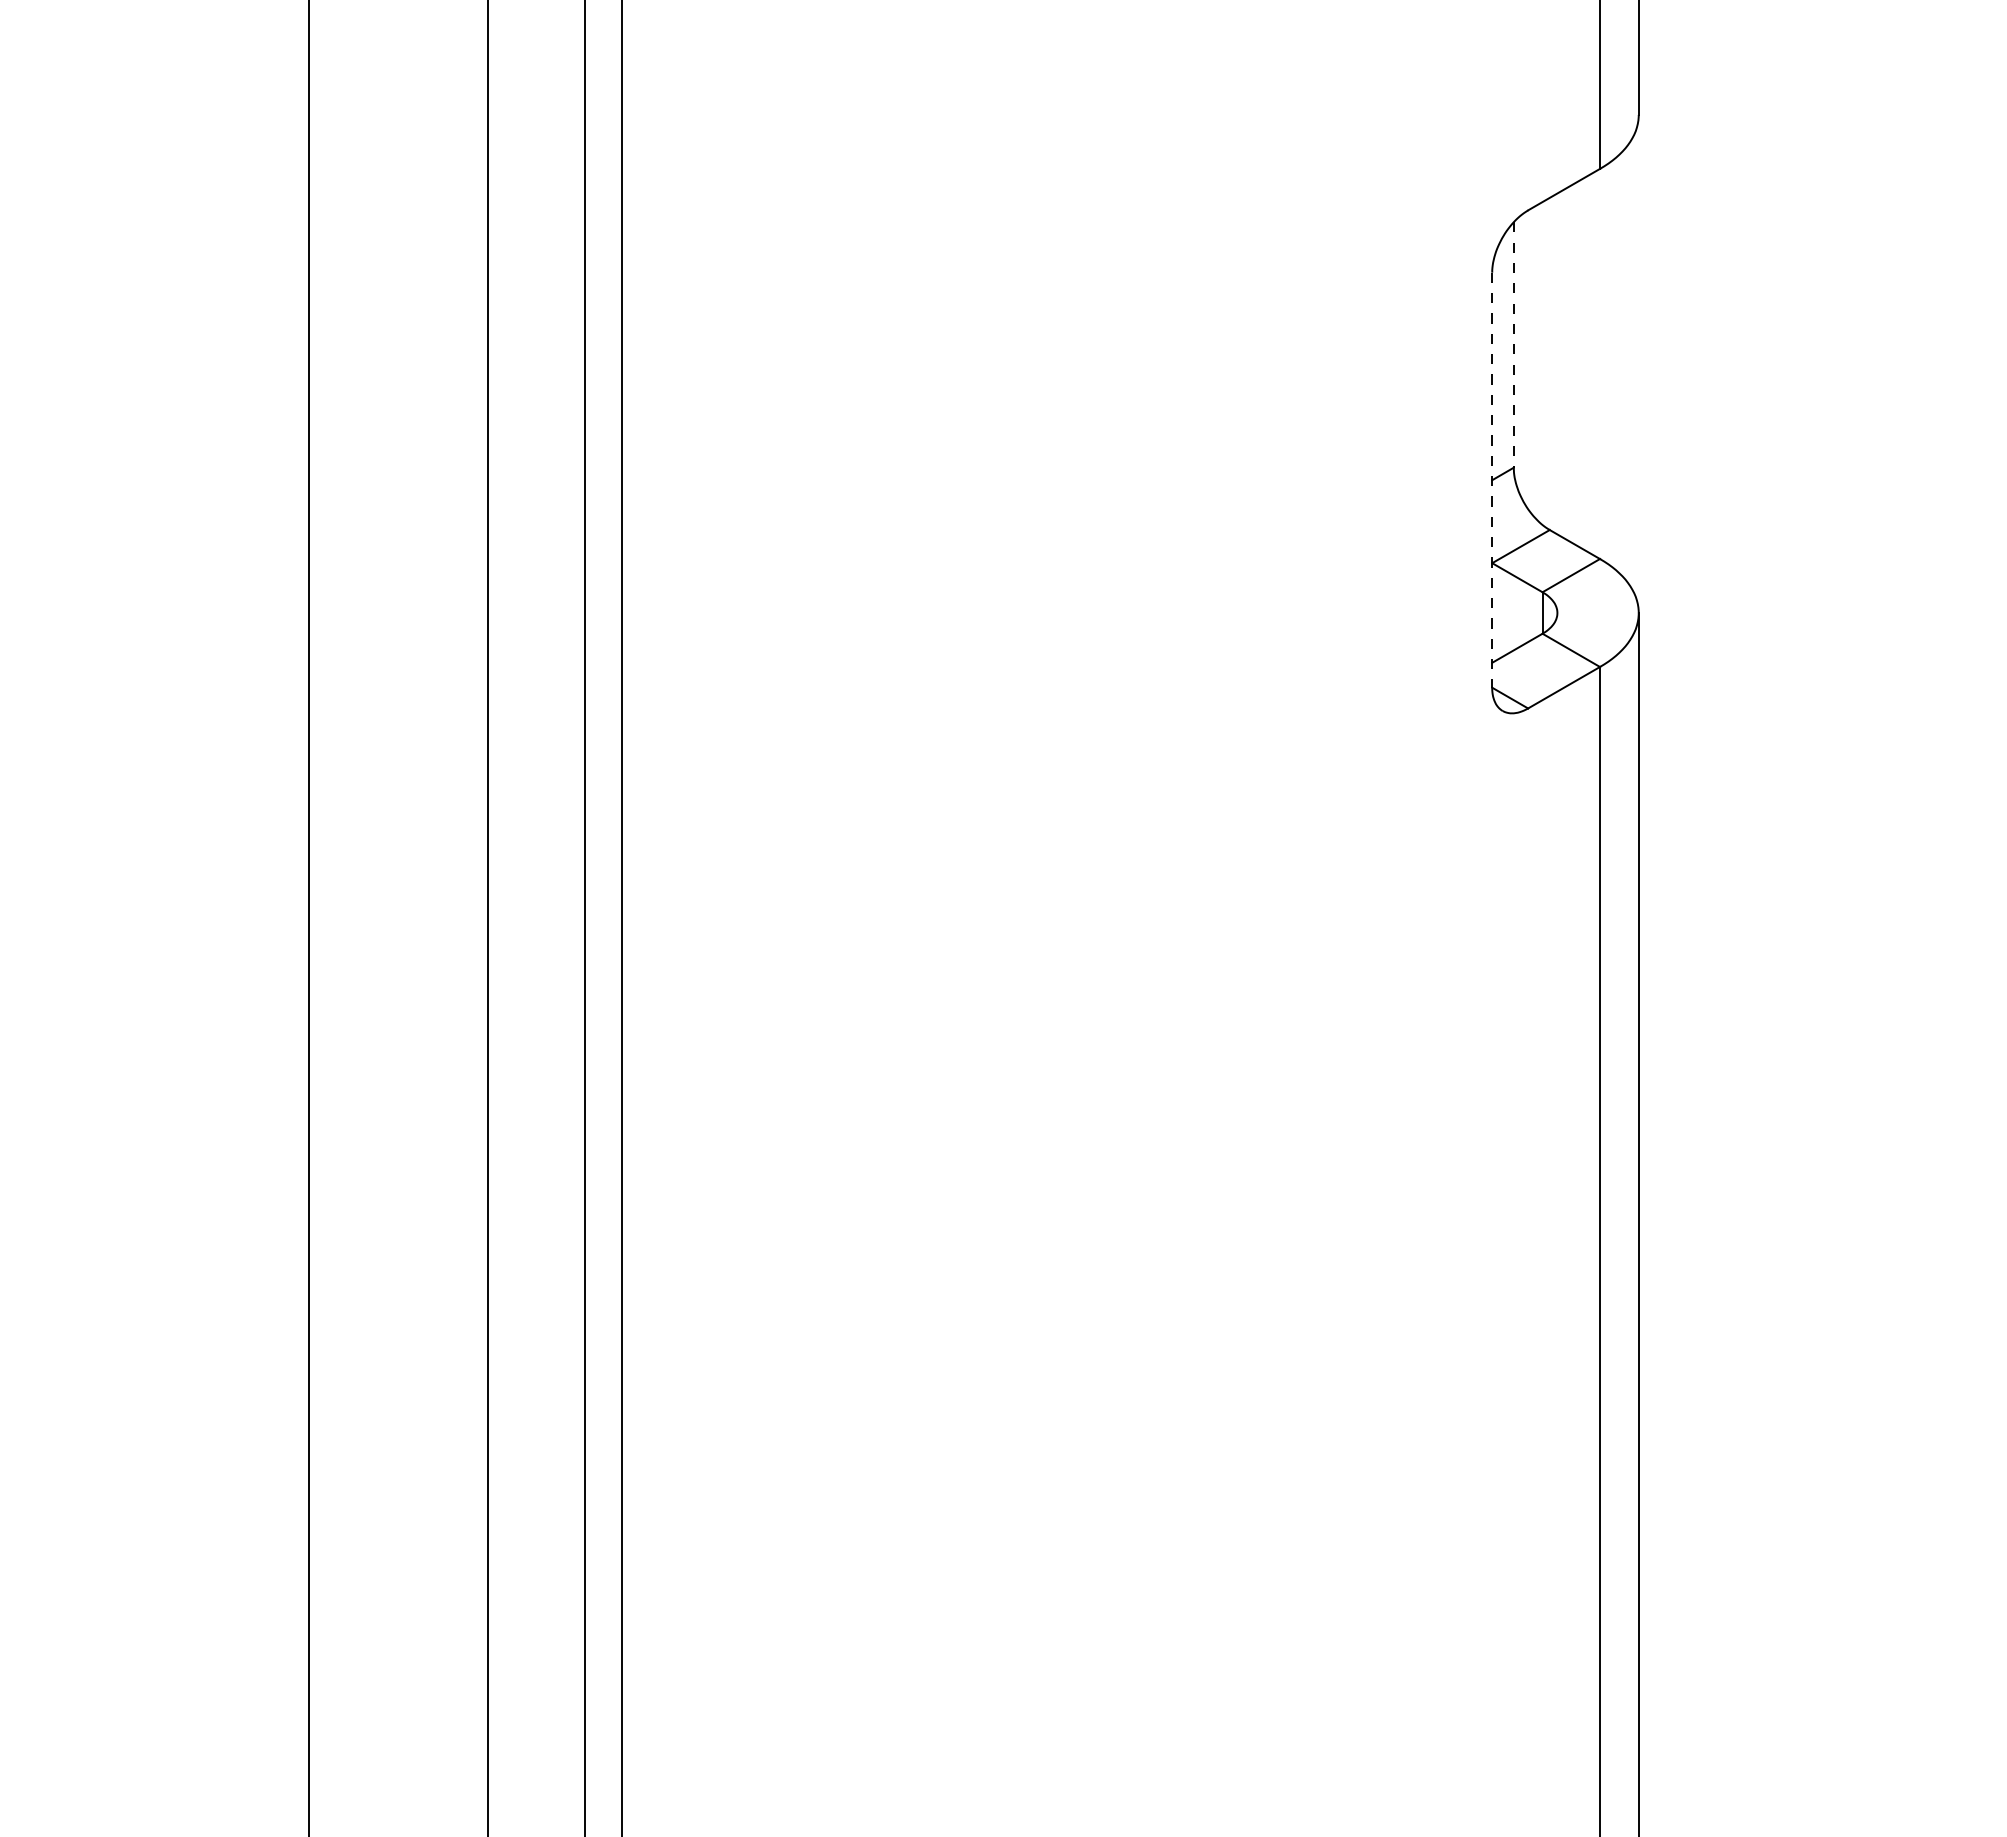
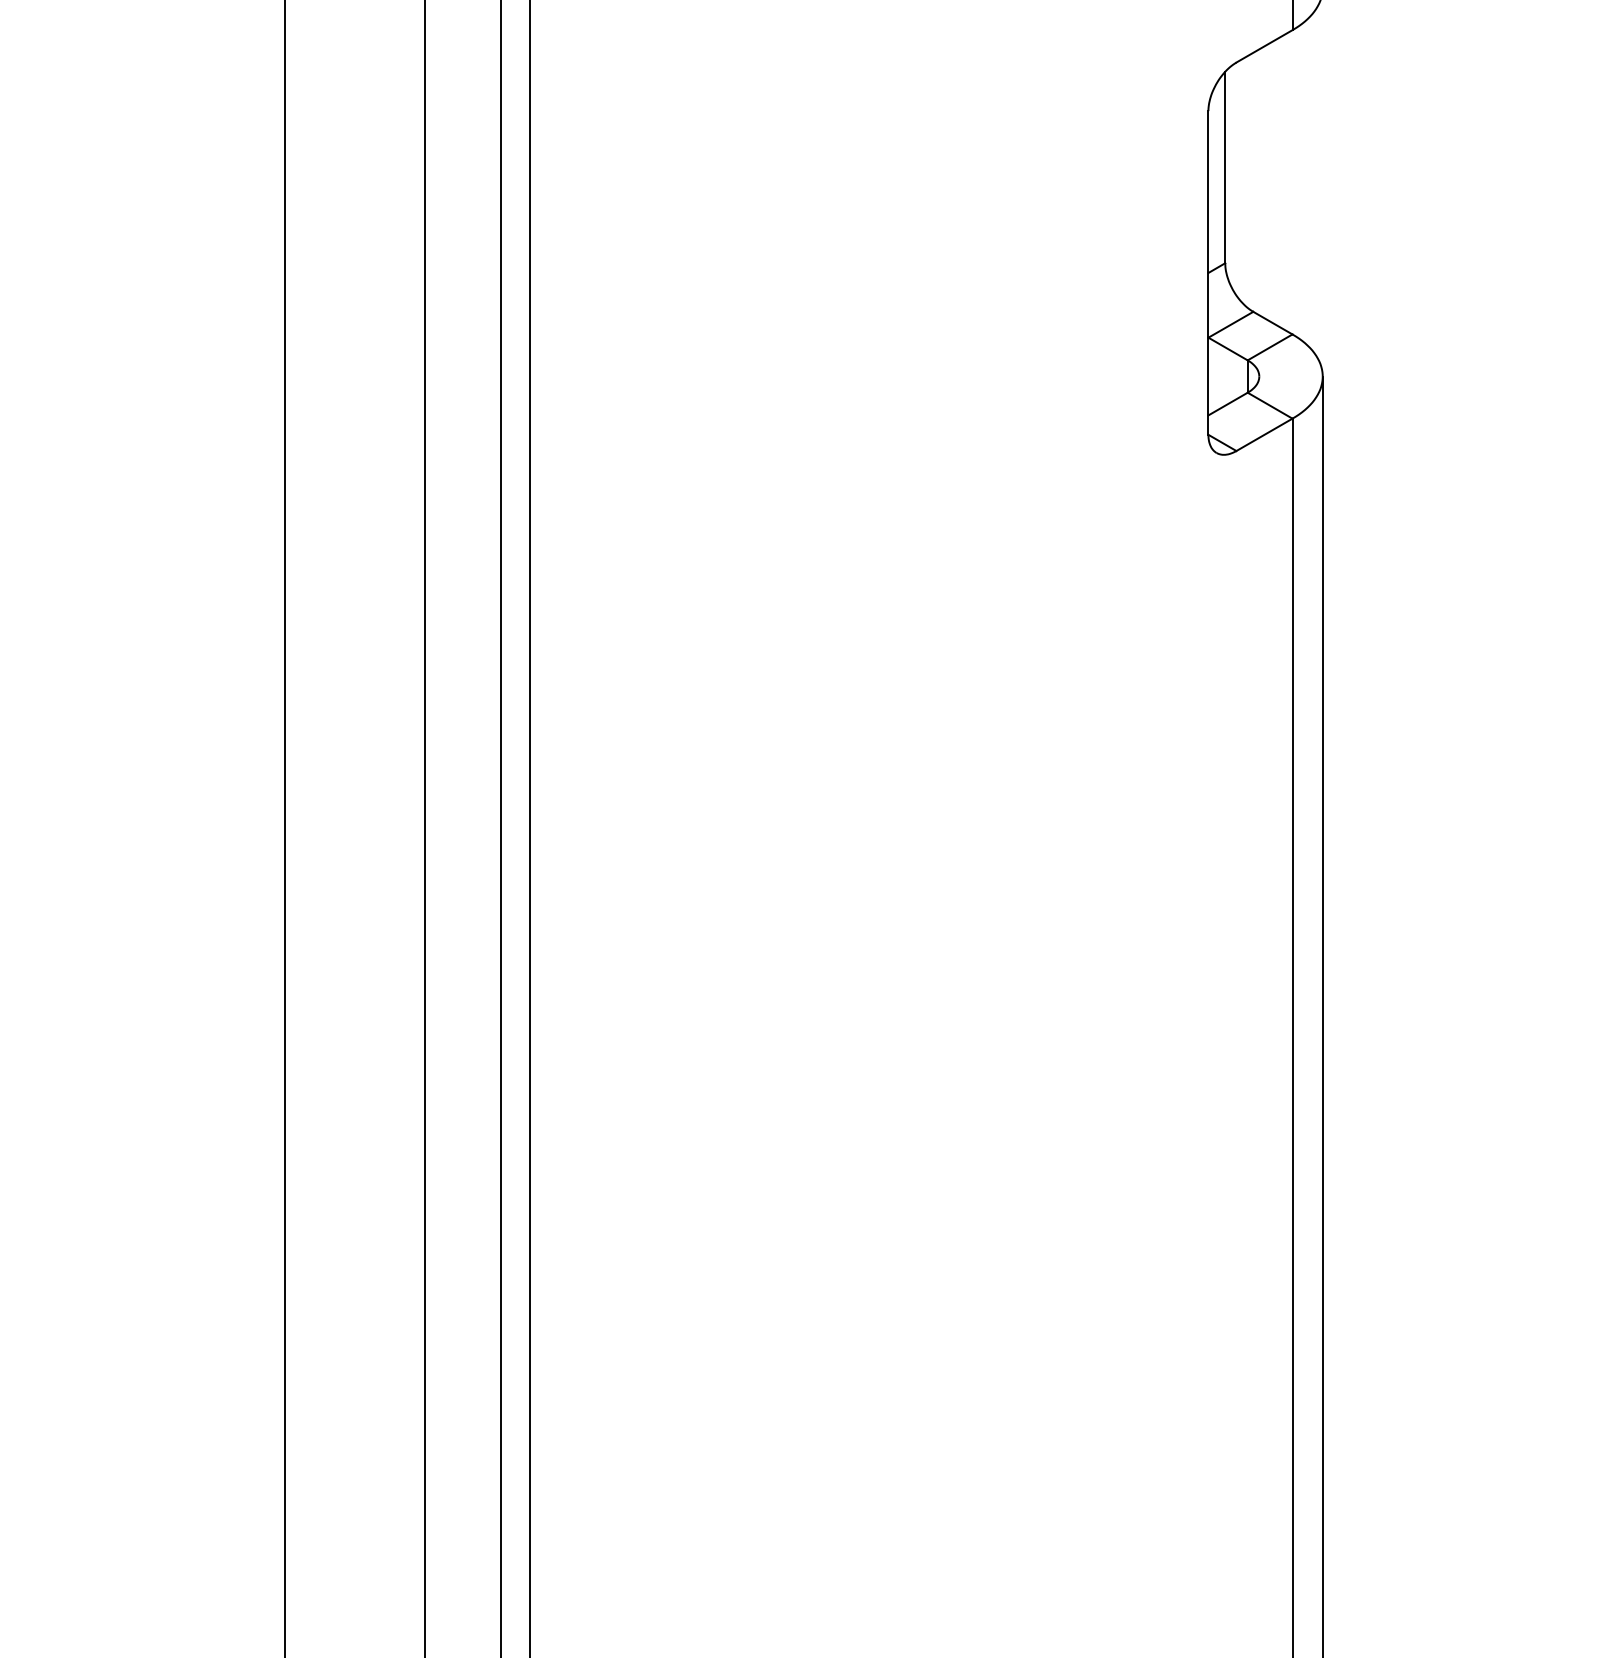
line: (1514, 344) -> (1225, 167), dashed -> solid
line: (1492, 480) -> (1208, 273), dashed -> solid

